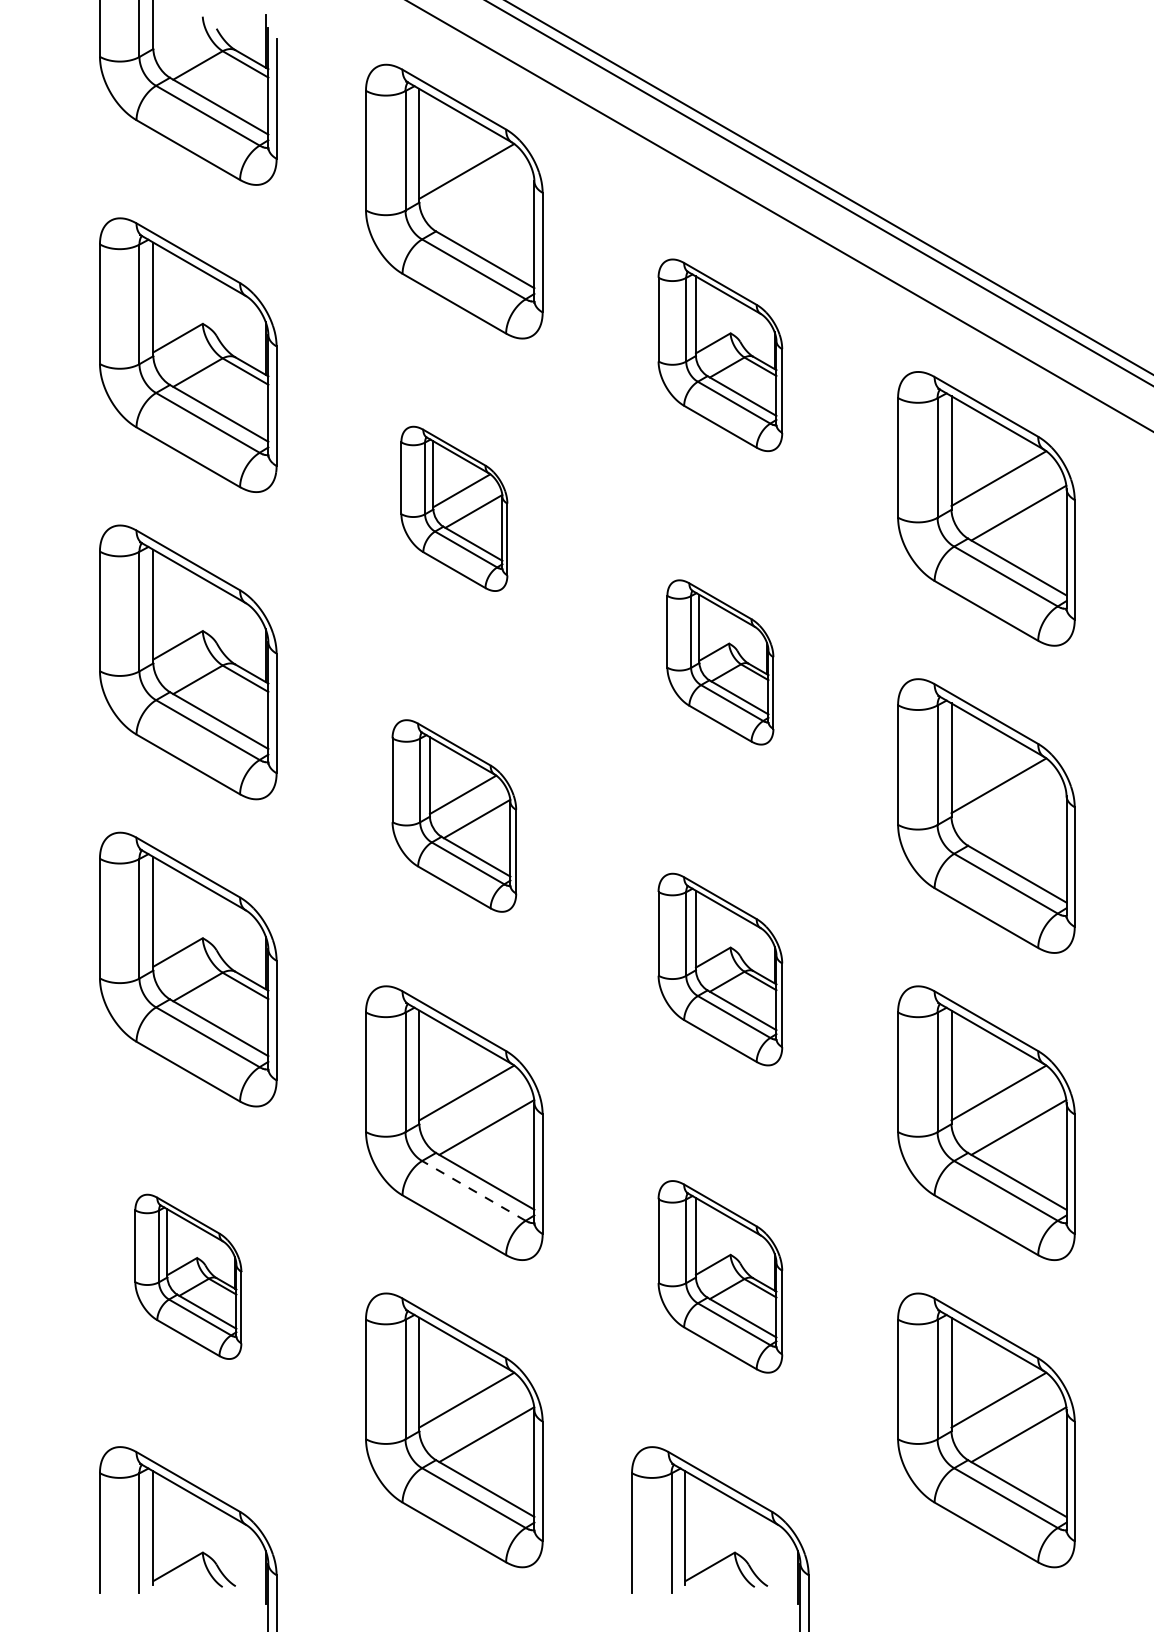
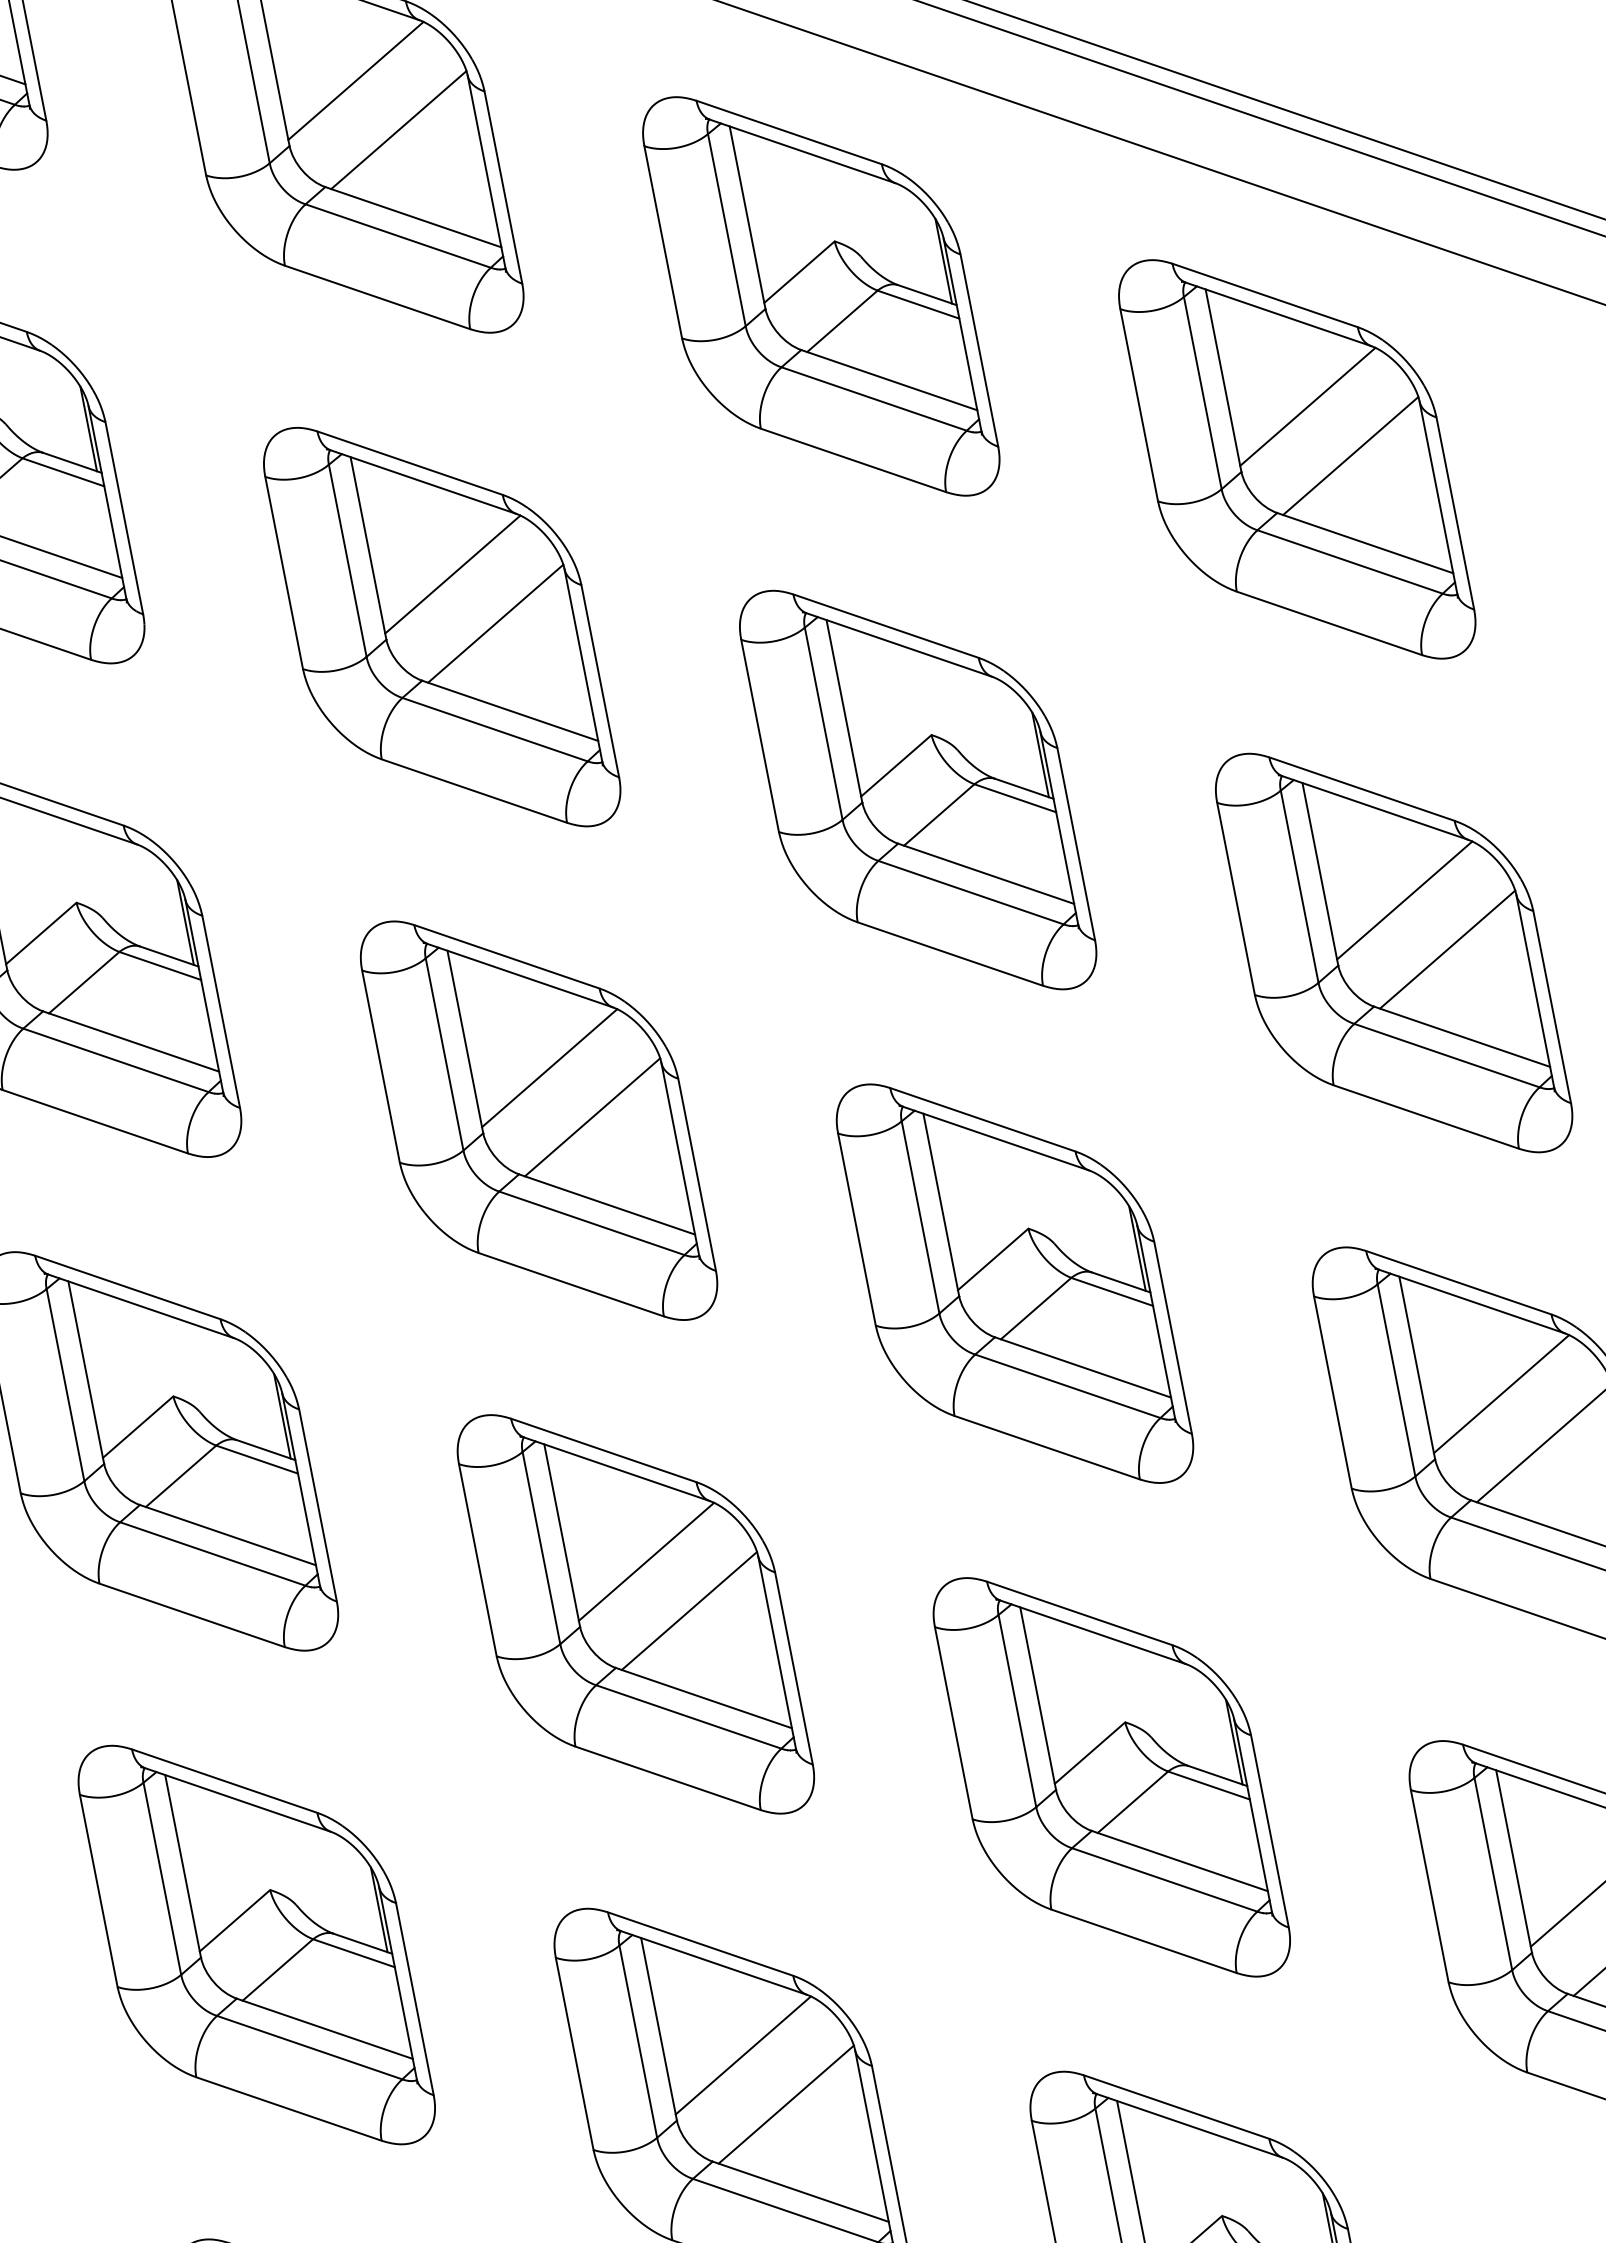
line: (486, 205) -> (398, 129), added
part: (720, 355) -> (821, 296), size x1.43
part: (454, 508) -> (442, 626), size x1.67
part: (720, 662) -> (918, 790), size x1.67
part: (454, 815) -> (539, 1119), size x1.43
line: (1018, 819) -> (1446, 948), added
part: (720, 969) -> (1015, 1283), size x1.43
line: (473, 1190) -> (687, 1716), dashed -> solid
part: (188, 1276) -> (257, 1944), size x1.67
part: (720, 1276) -> (1111, 1776), size x1.43

